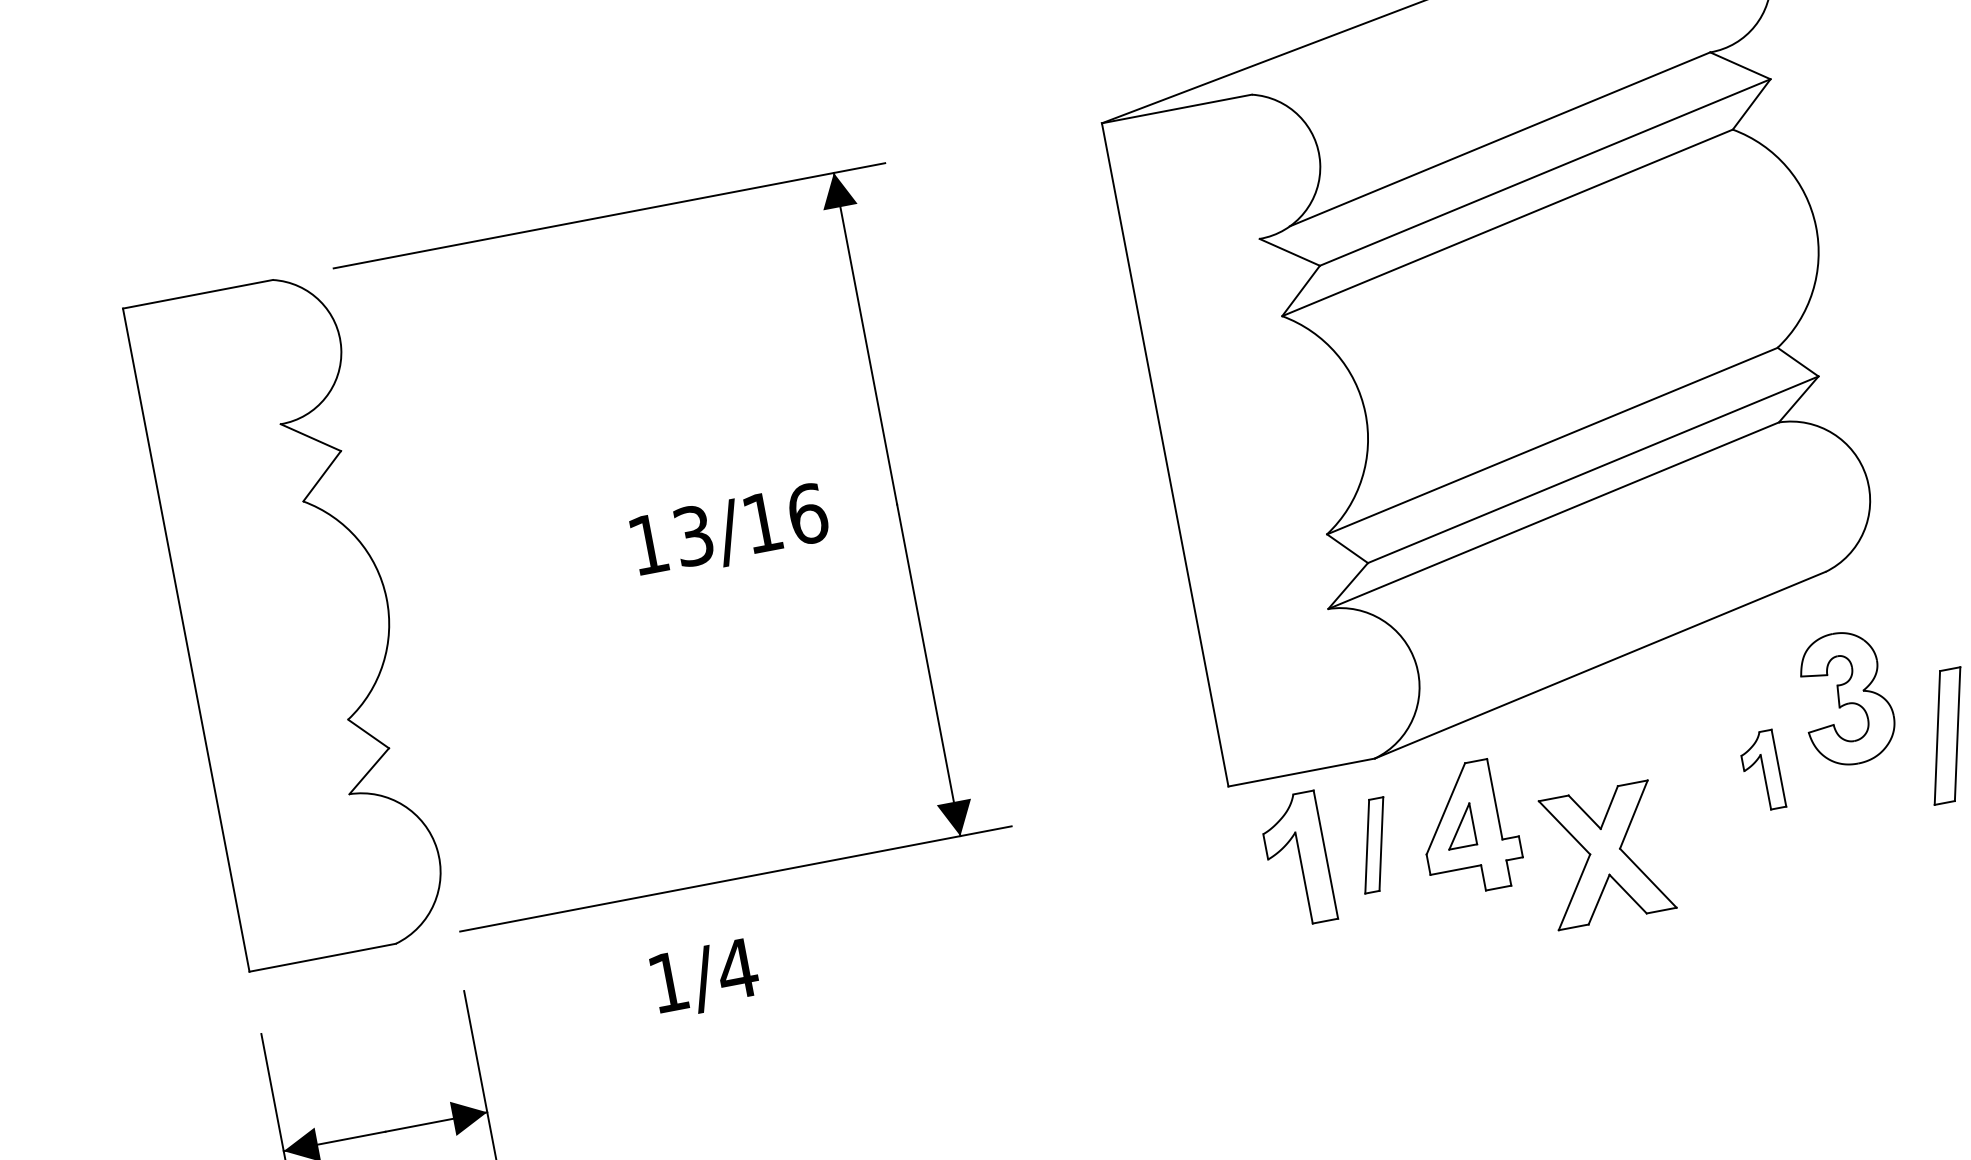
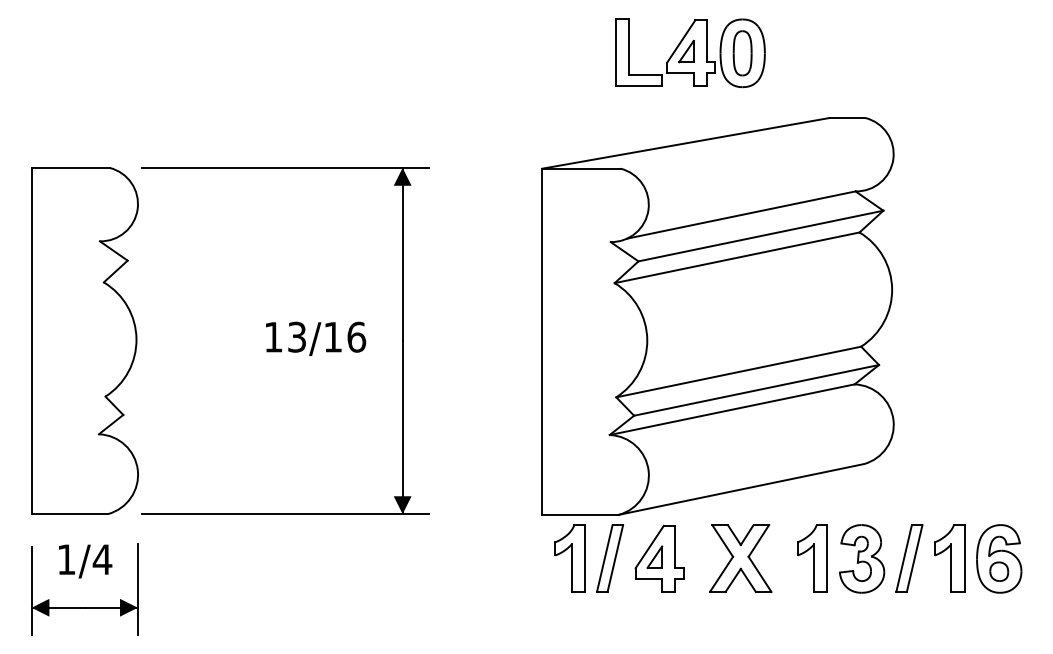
part: (1847, 697) -> (862, 558), moved
part: (1761, 771) -> (812, 558), size x1.67
part: (1374, 845) -> (610, 558), size x1.43
part: (1605, 854) -> (740, 558), moved
text: (705, 978) -> (85, 561), moved

